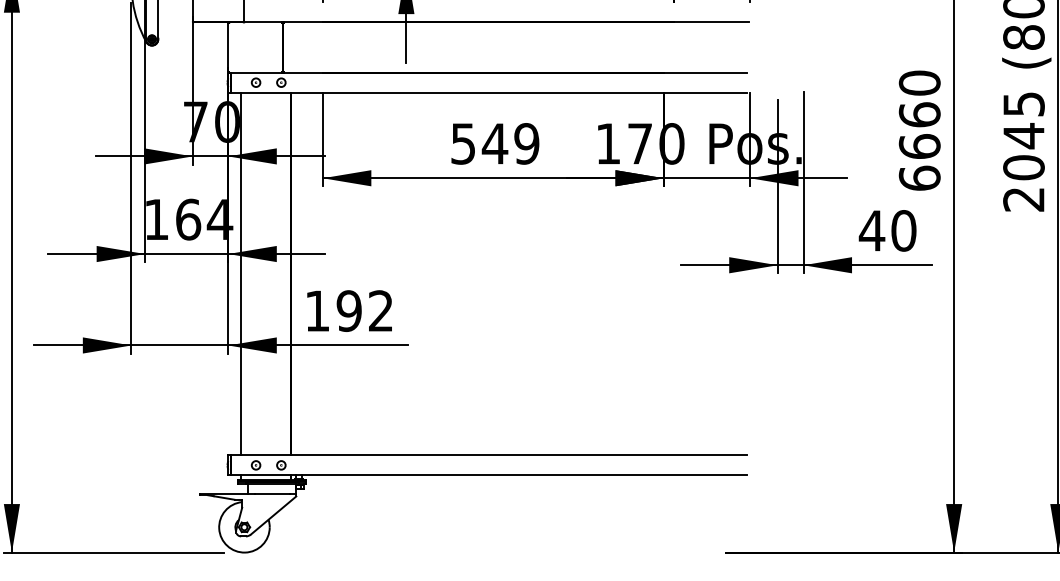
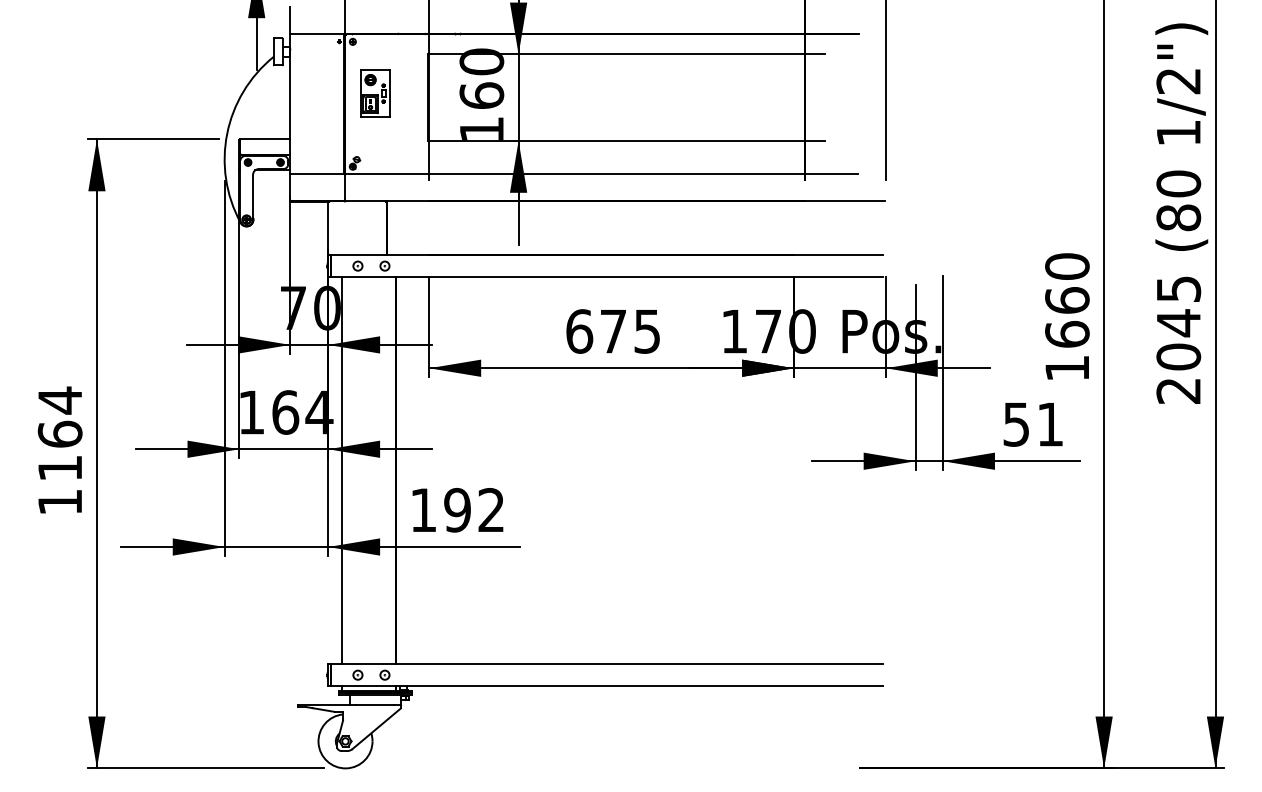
text: (495, 143) -> (613, 331), 549 -> 675
text: (919, 177) -> (1067, 367), 6660 -> 1660
text: (887, 230) -> (1032, 424), 40 -> 51

